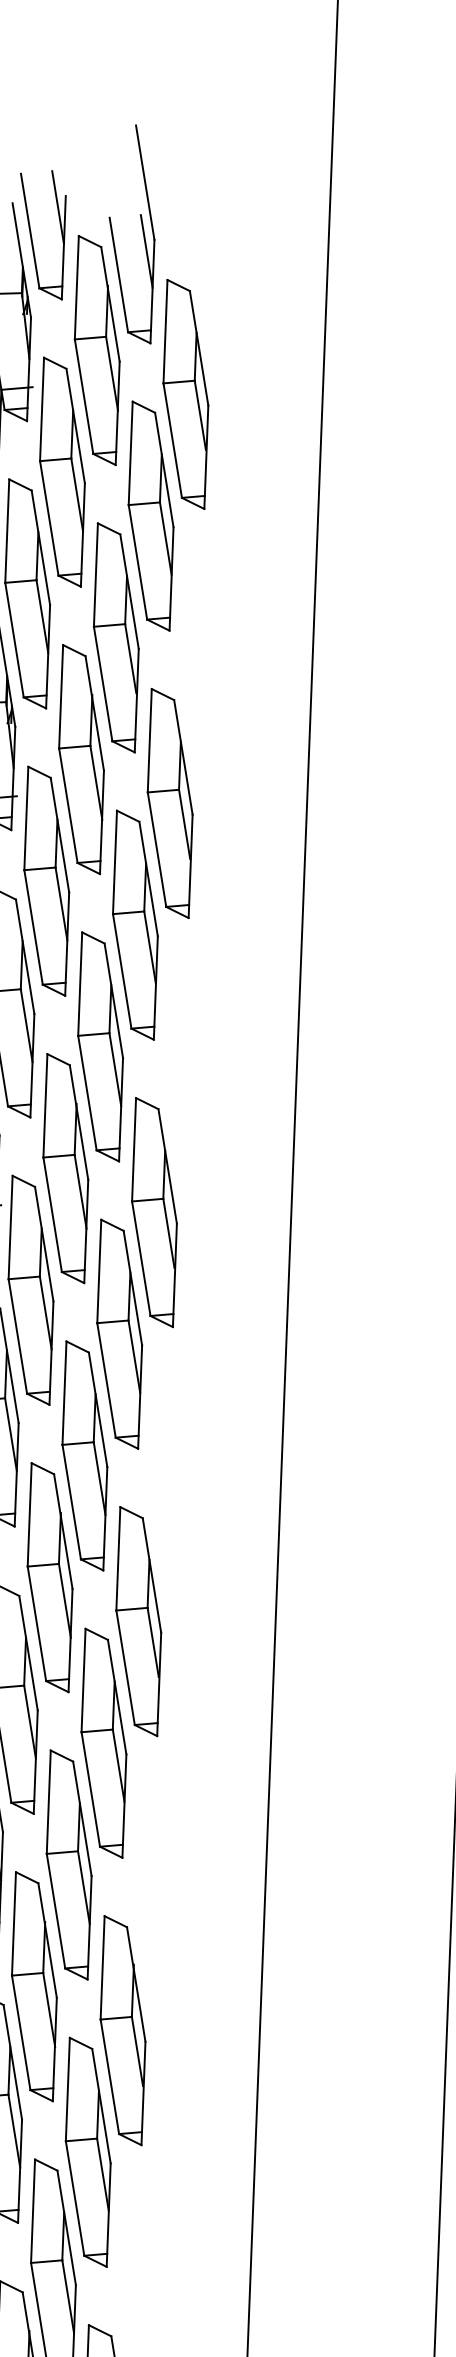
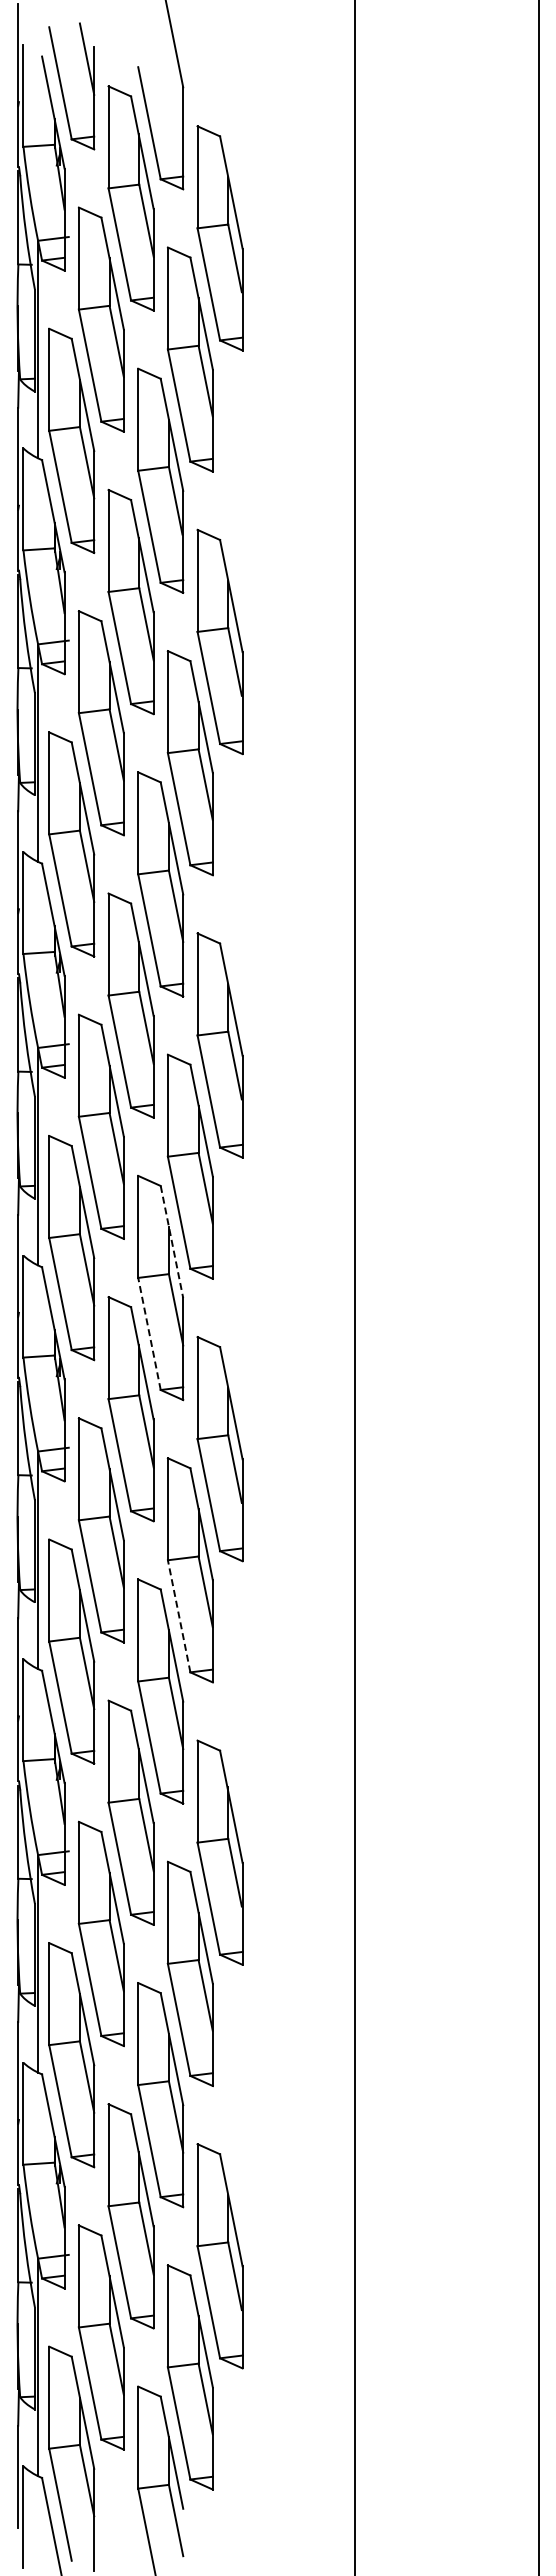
line: (146, 250) -> (175, 98), removed
line: (98, 1410) -> (172, 1242), solid -> dashed
line: (71, 1501) -> (149, 1333), solid -> dashed
line: (91, 1788) -> (179, 1615), solid -> dashed

